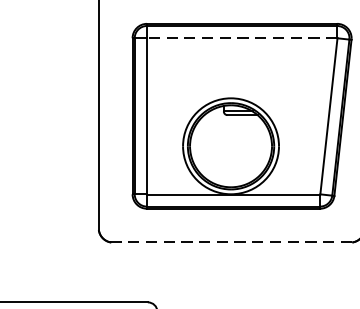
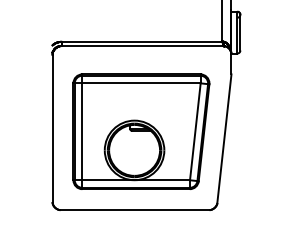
line: (240, 38) -> (140, 83), dashed -> solid
line: (232, 243) -> (135, 210), dashed -> solid

